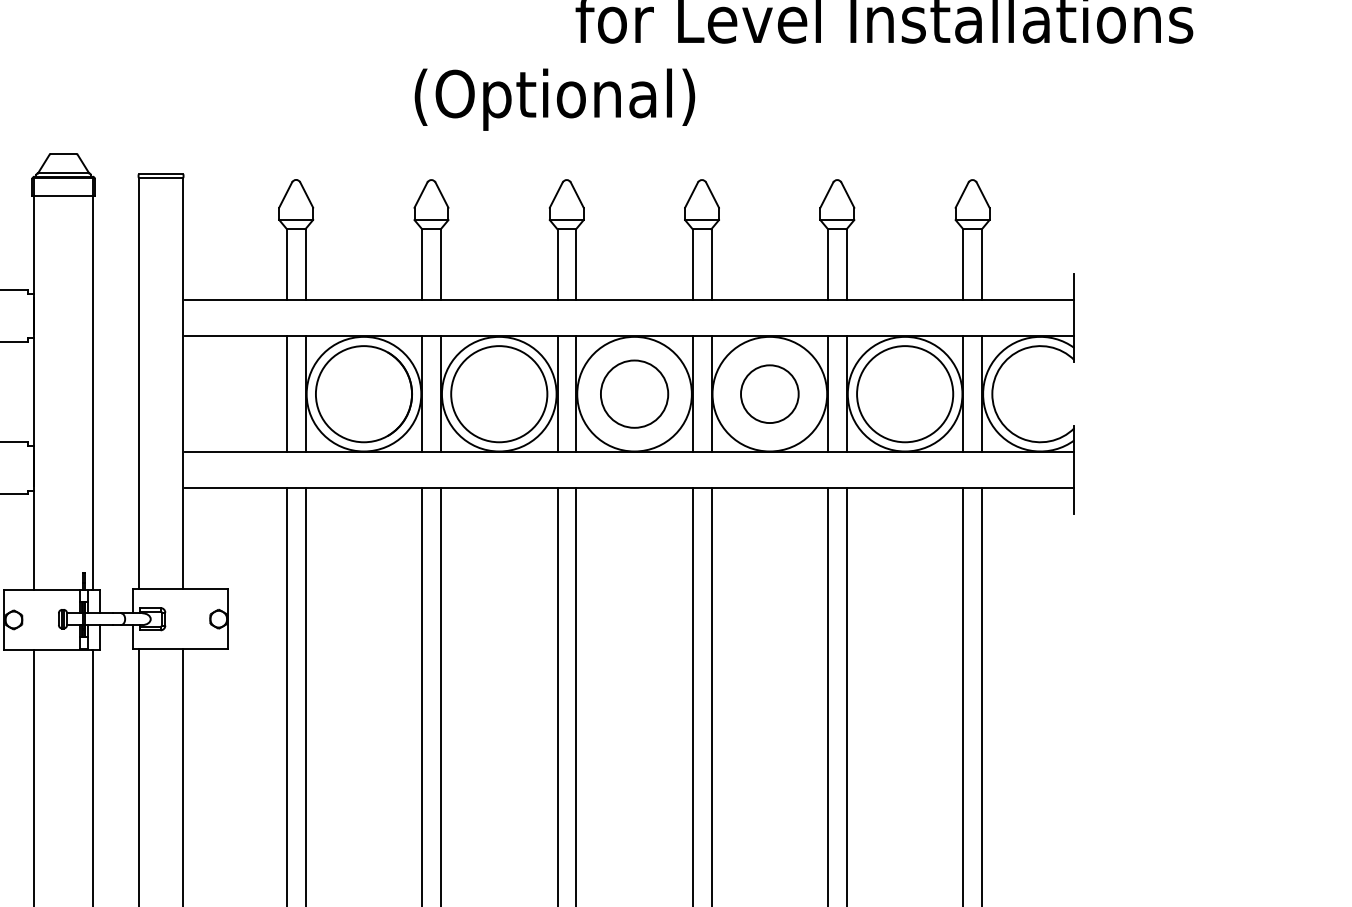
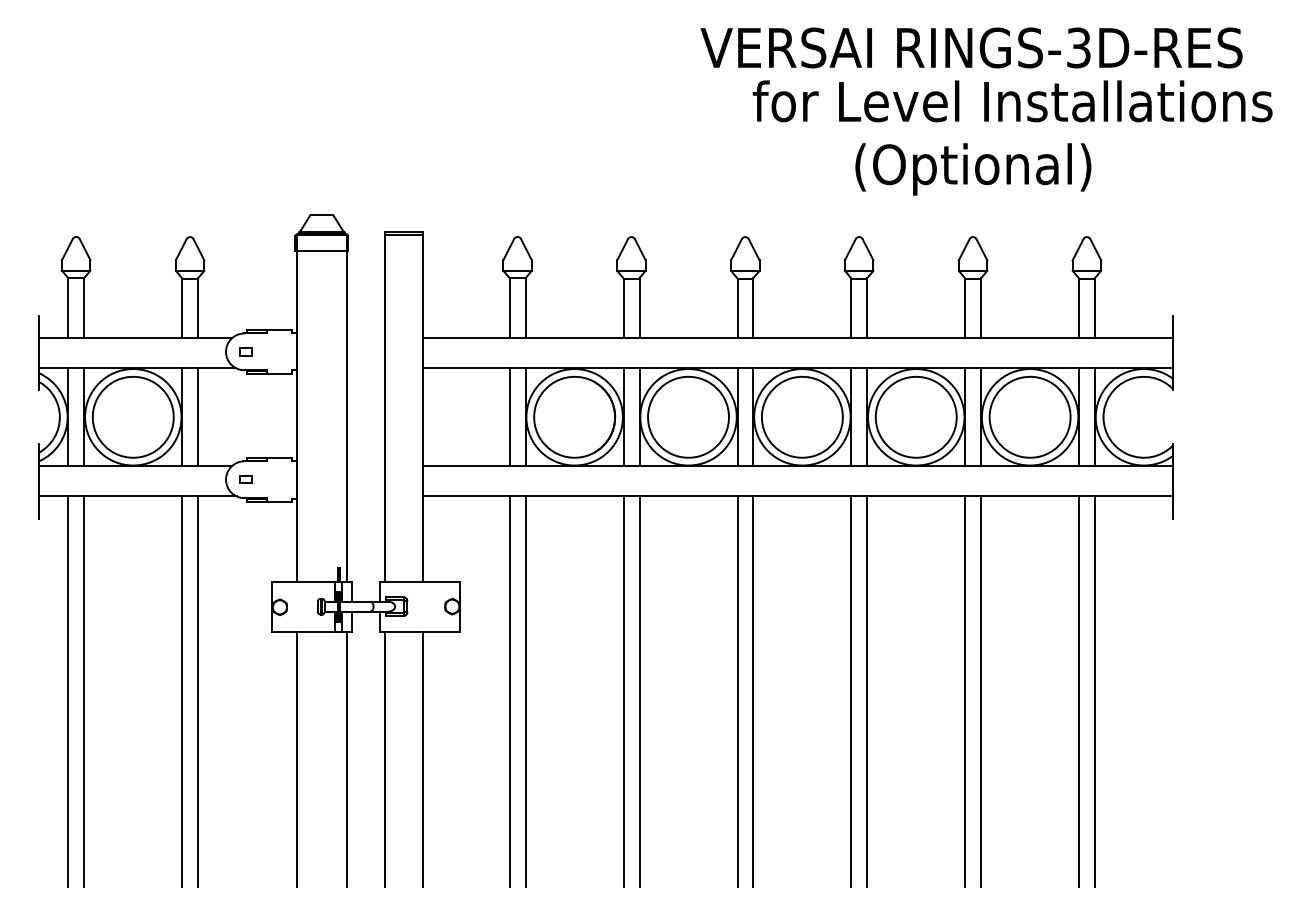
text: (555, 99) -> (973, 169), moved
circle: (633, 393) -> (801, 416), size x1.43
circle: (768, 393) -> (915, 416), size x1.67

